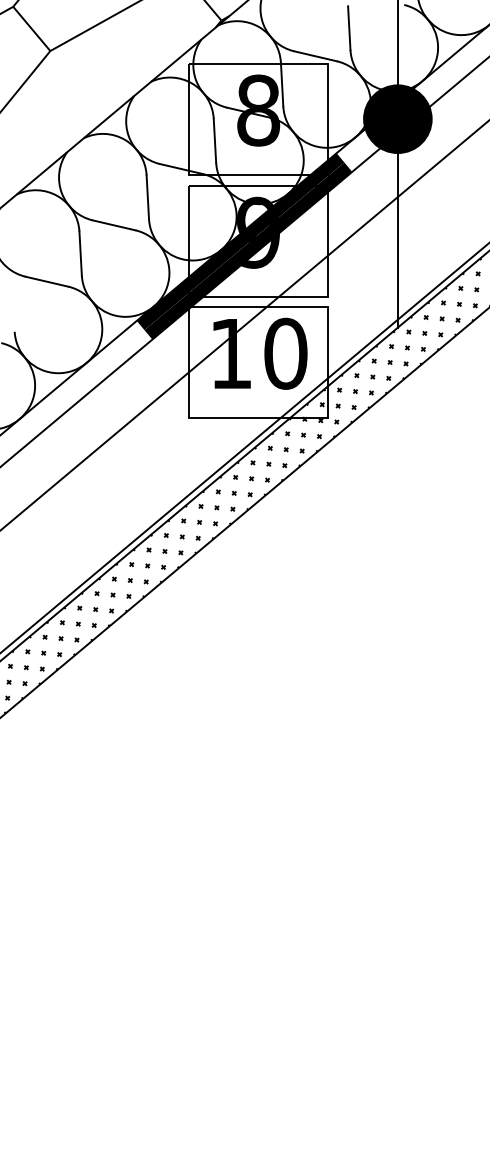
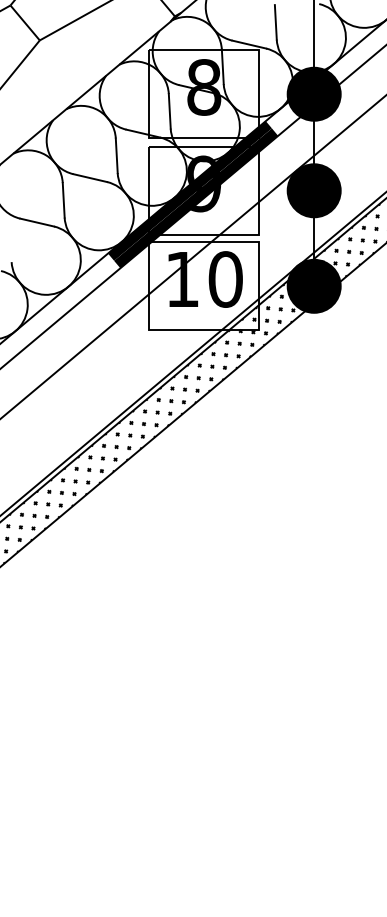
fill: (397, 241) -> (313, 190), added
fill: (397, 362) -> (313, 286), added

